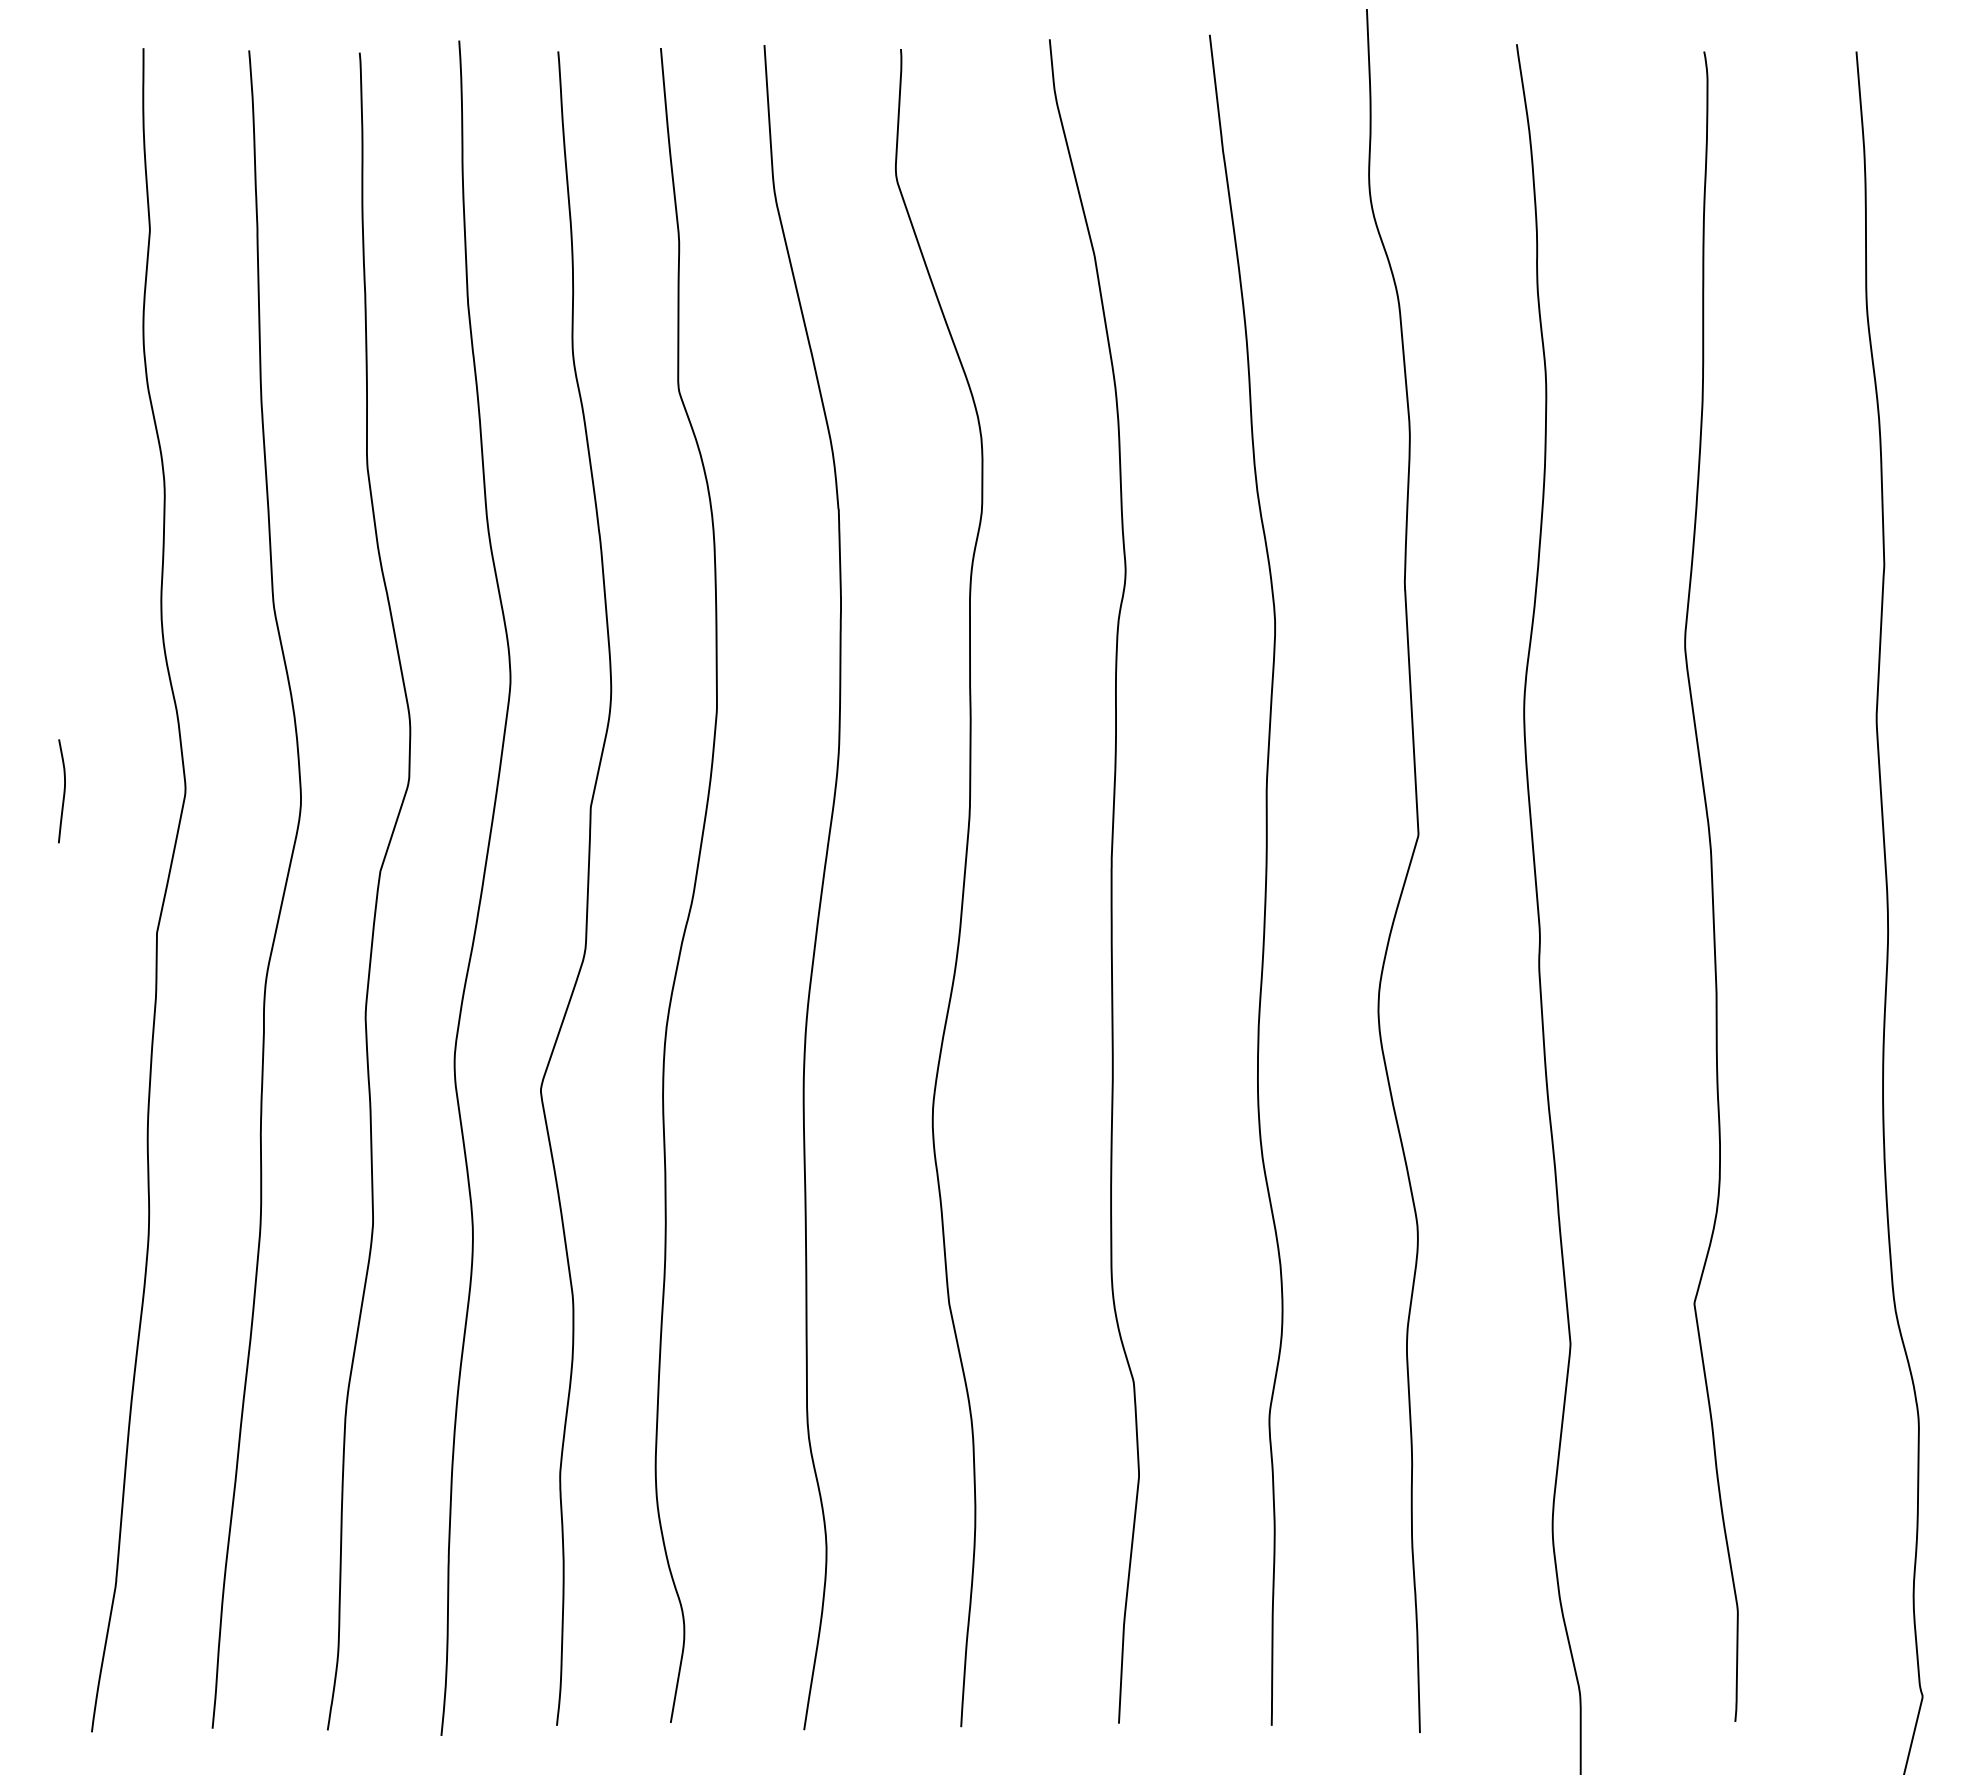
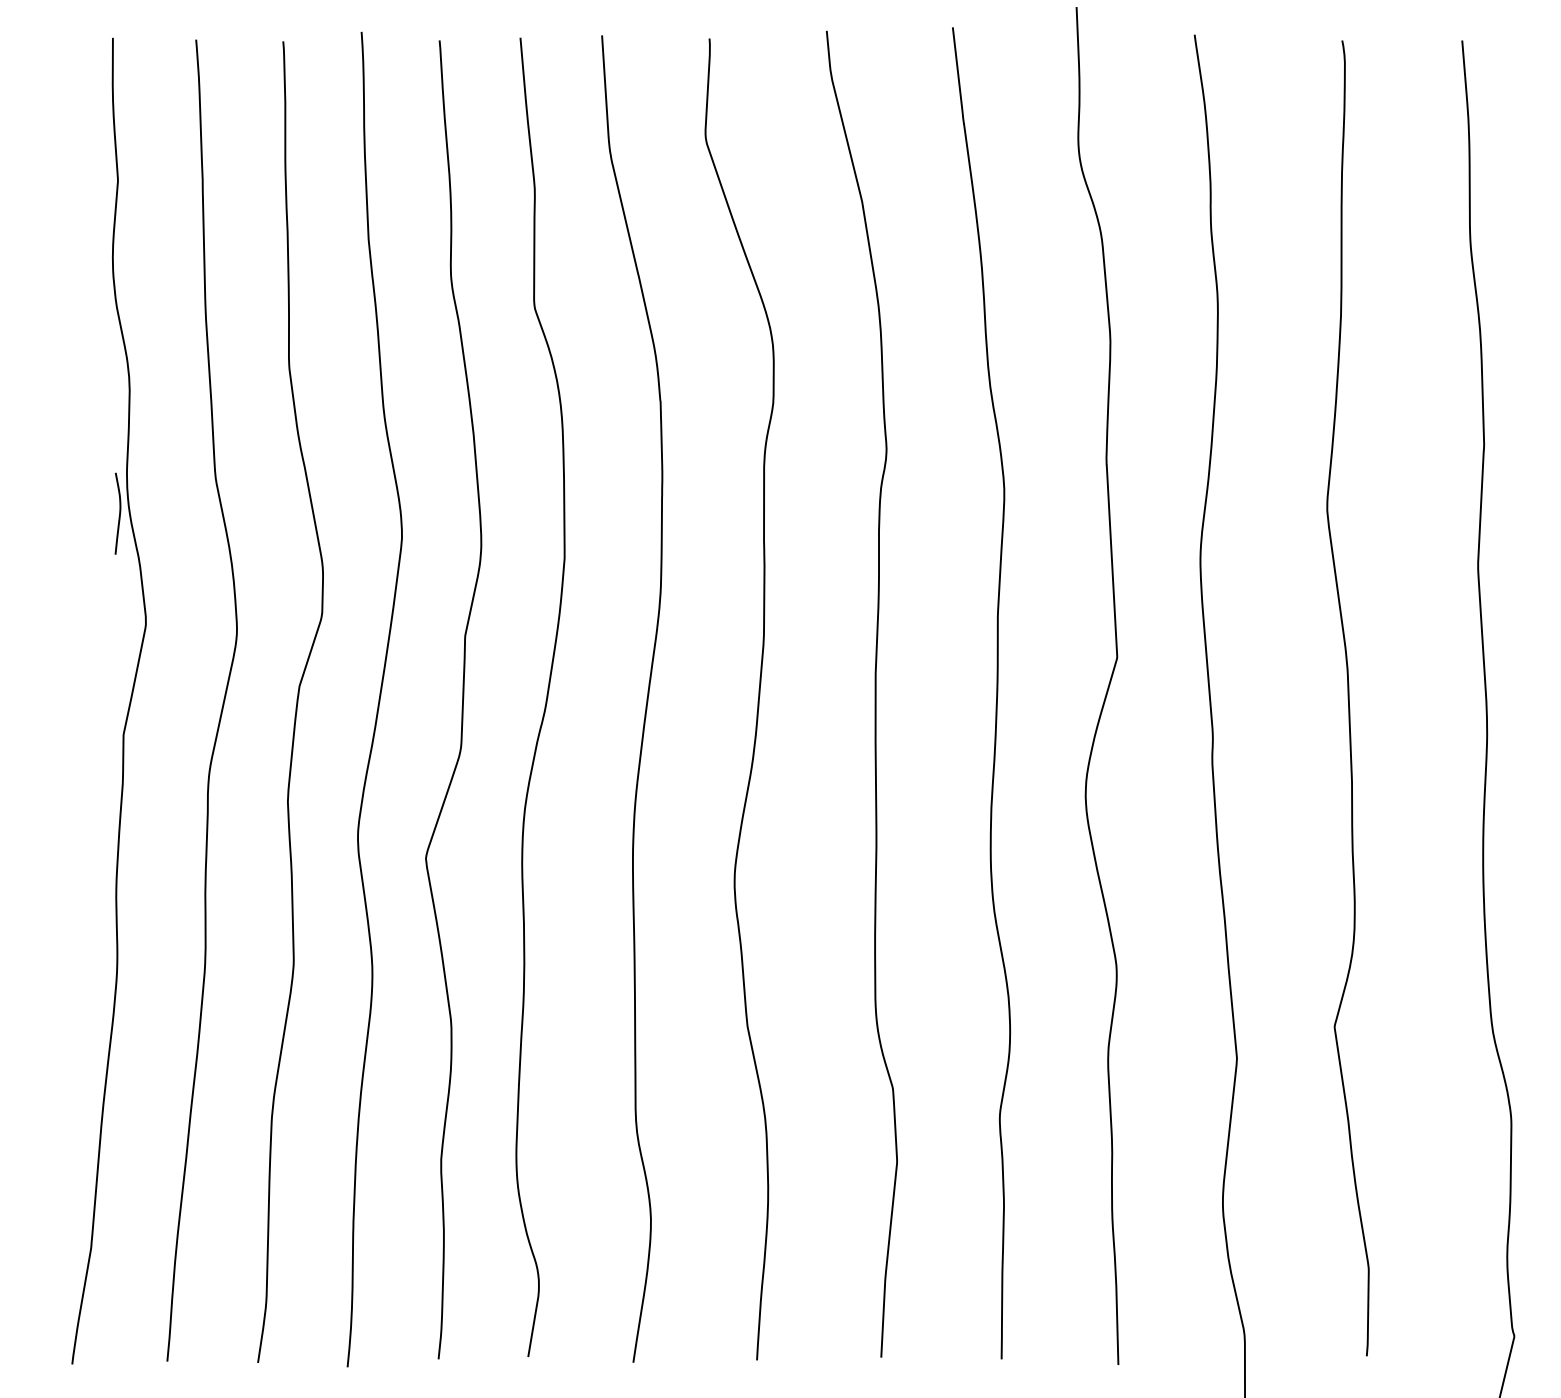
curve: (63, 791) -> (119, 513), moved

